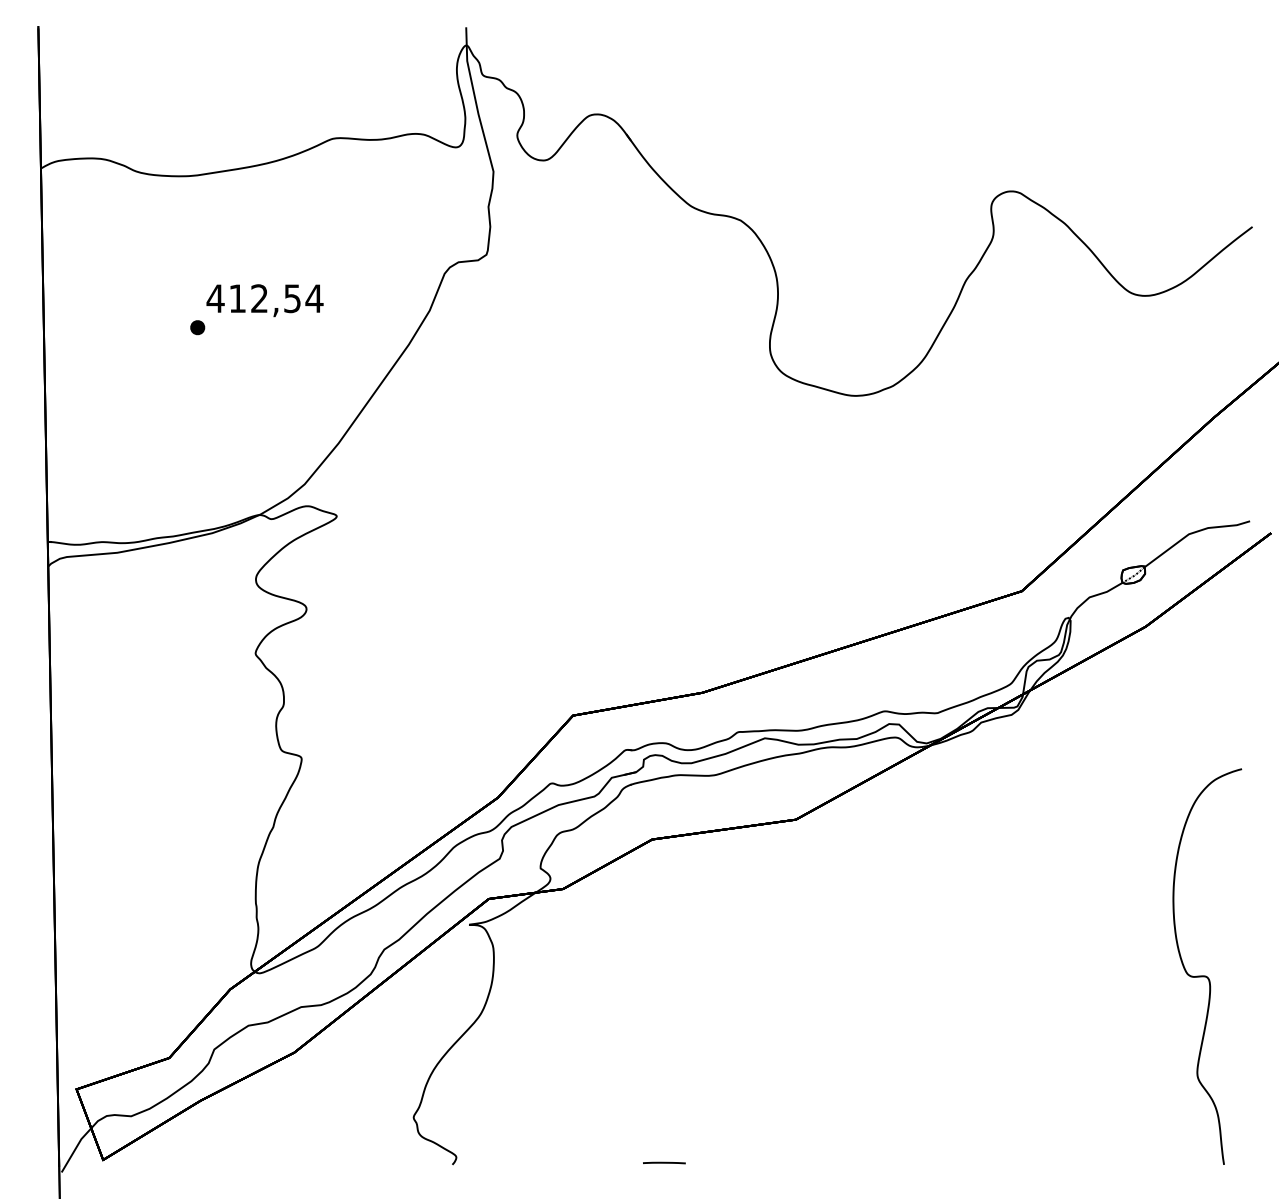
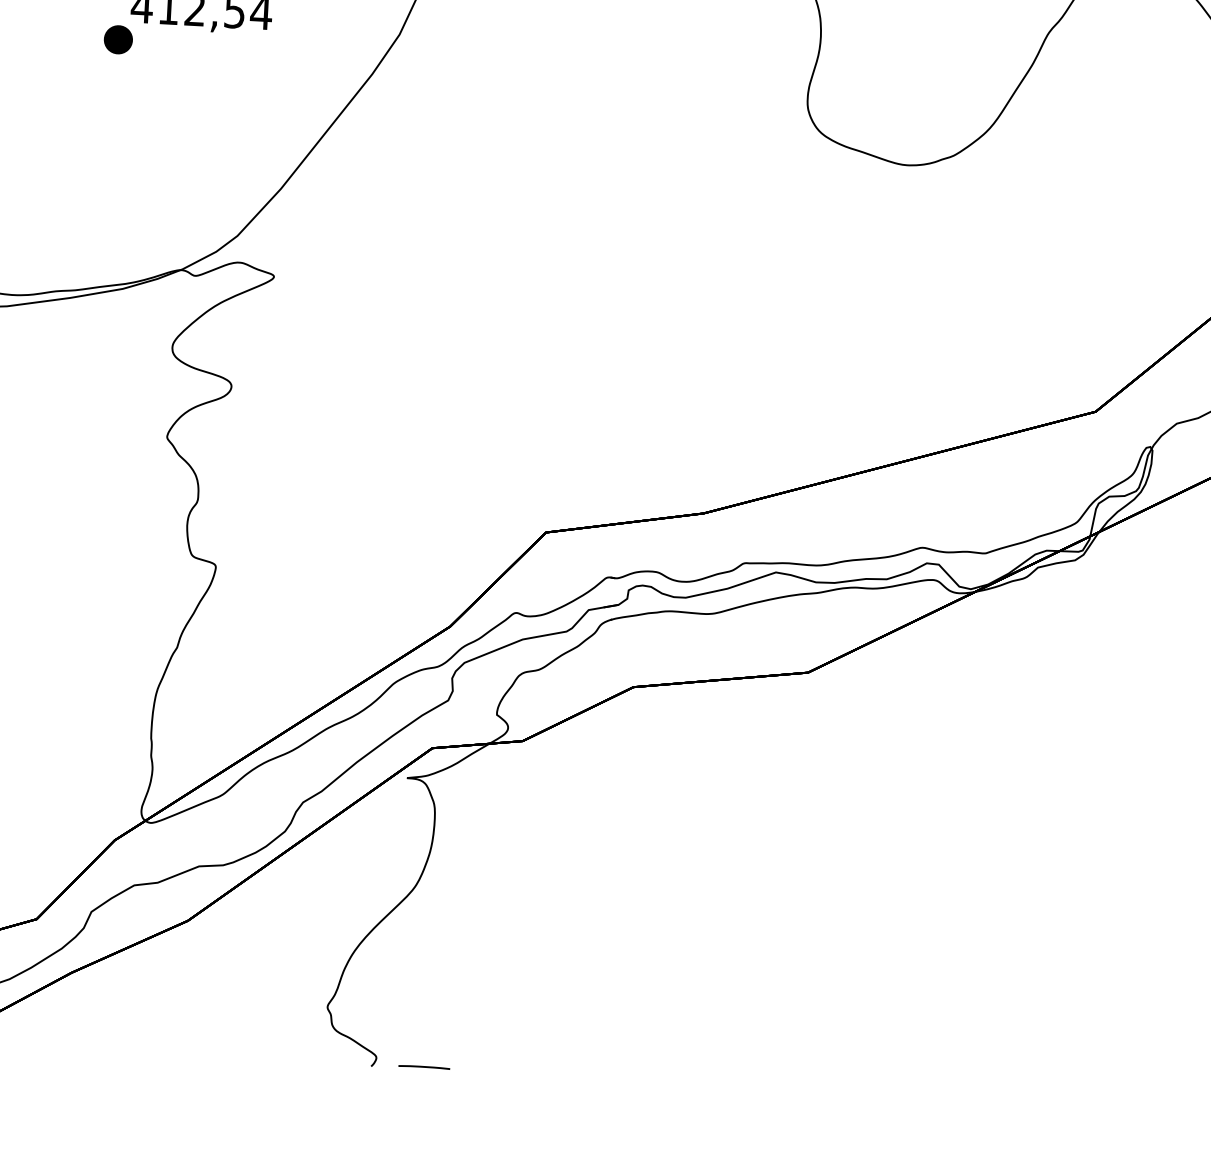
part: (197, 327) -> (118, 39), size x1.6
line: (664, 1162) -> (424, 1066), moved

